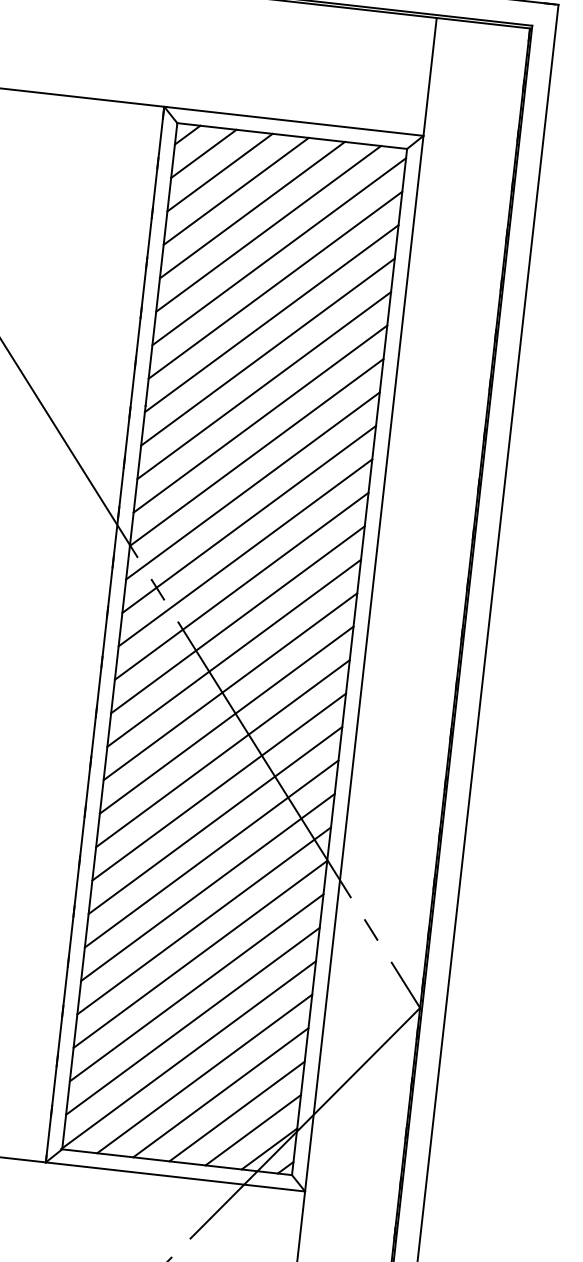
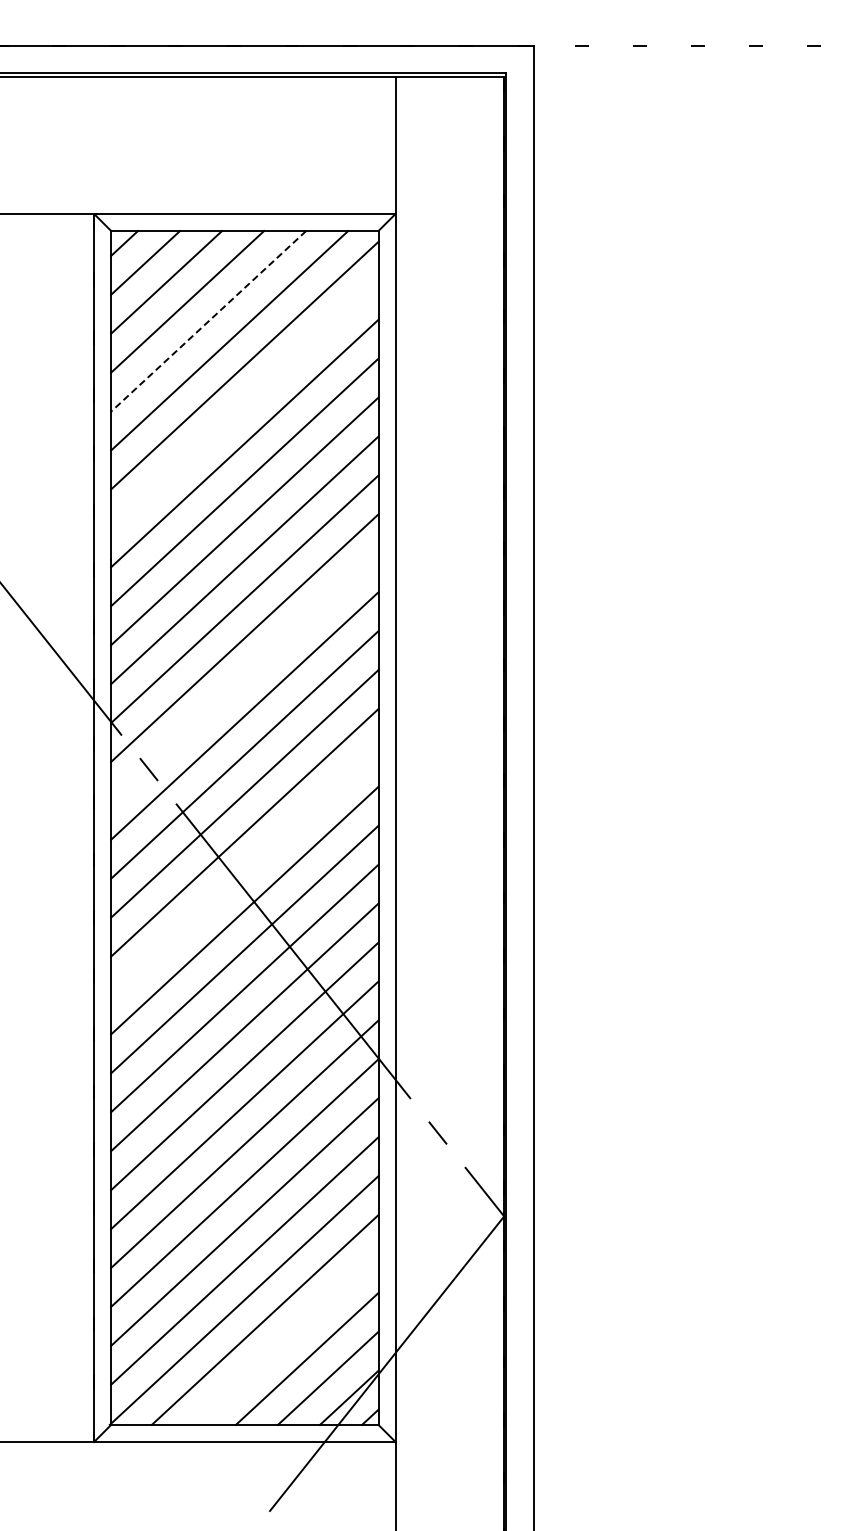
line: (252, 210) -> (208, 321), solid -> dashed
line: (275, 285) -> (244, 404), removed
line: (248, 518) -> (244, 676), removed
line: (230, 686) -> (244, 871), removed
line: (220, 1092) -> (285, 1339), removed

